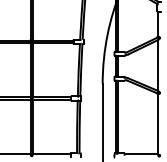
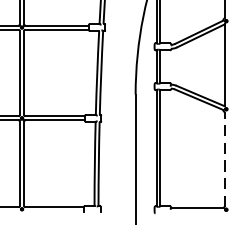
line: (158, 123) -> (225, 158), solid -> dashed

